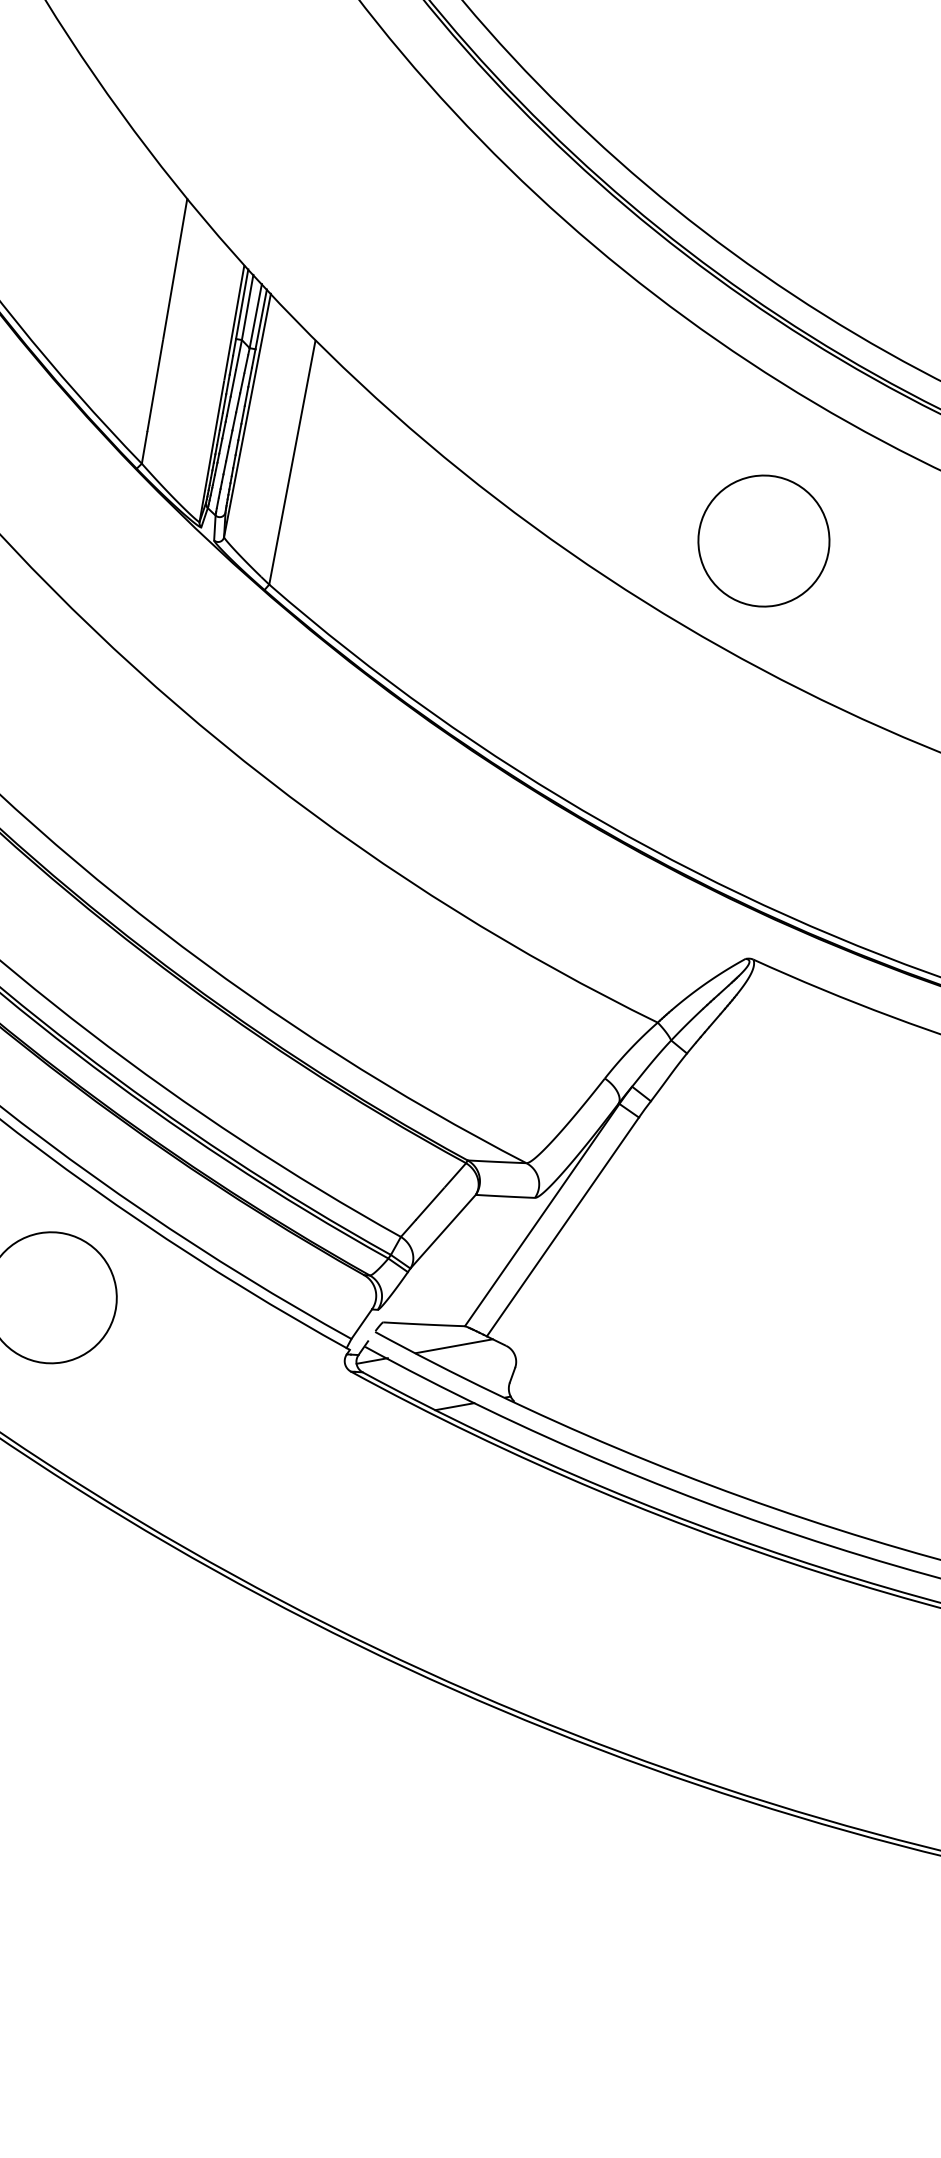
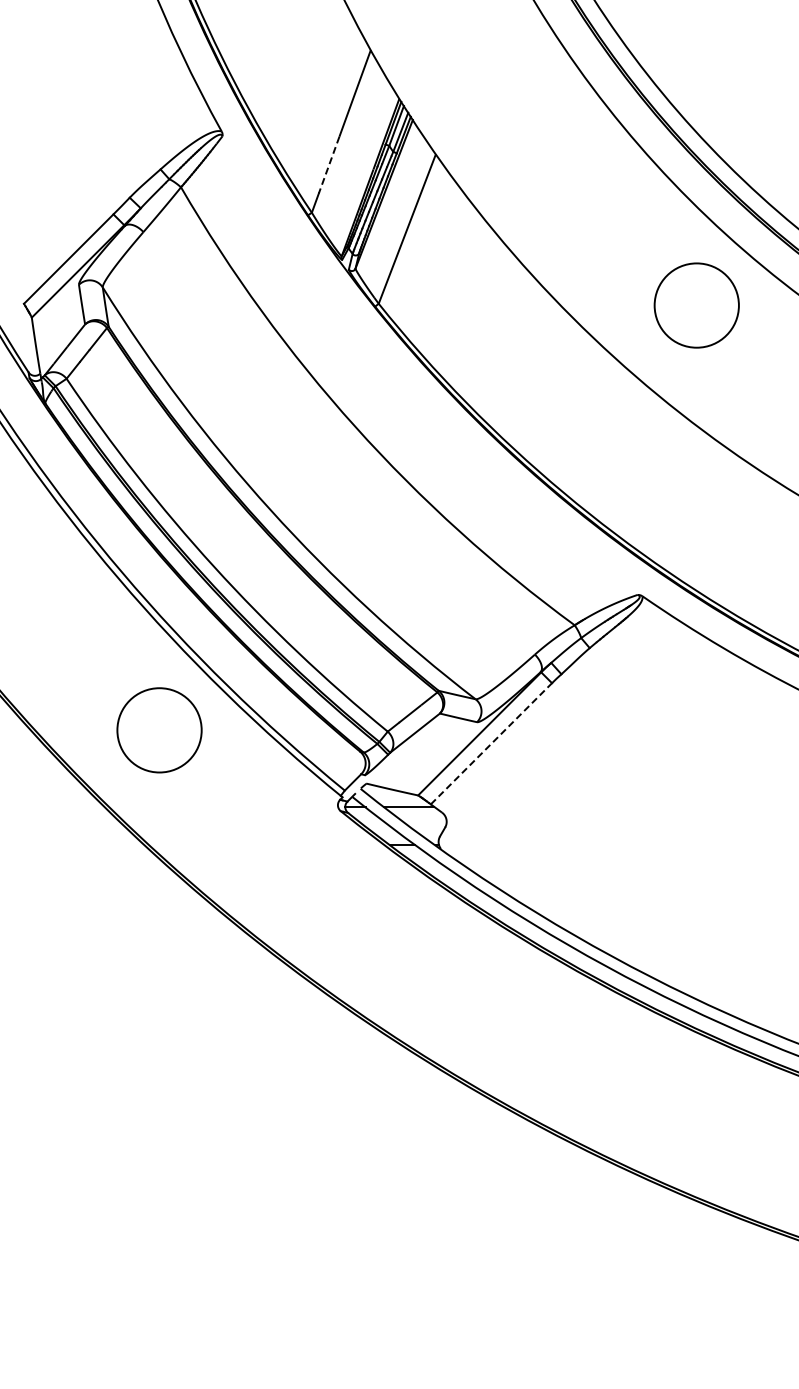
line: (155, 385) -> (329, 164), solid -> dashed
circle: (763, 541) -> (696, 305), moved
line: (562, 1226) -> (491, 743), solid -> dashed

